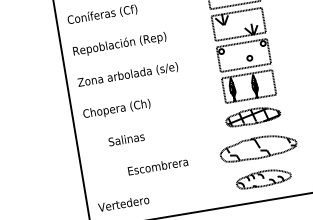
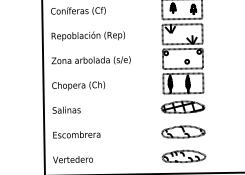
text: (126, 138) -> (66, 109), moved
part: (258, 147) -> (183, 131), size x0.71
text: (157, 166) -> (76, 134), moved

